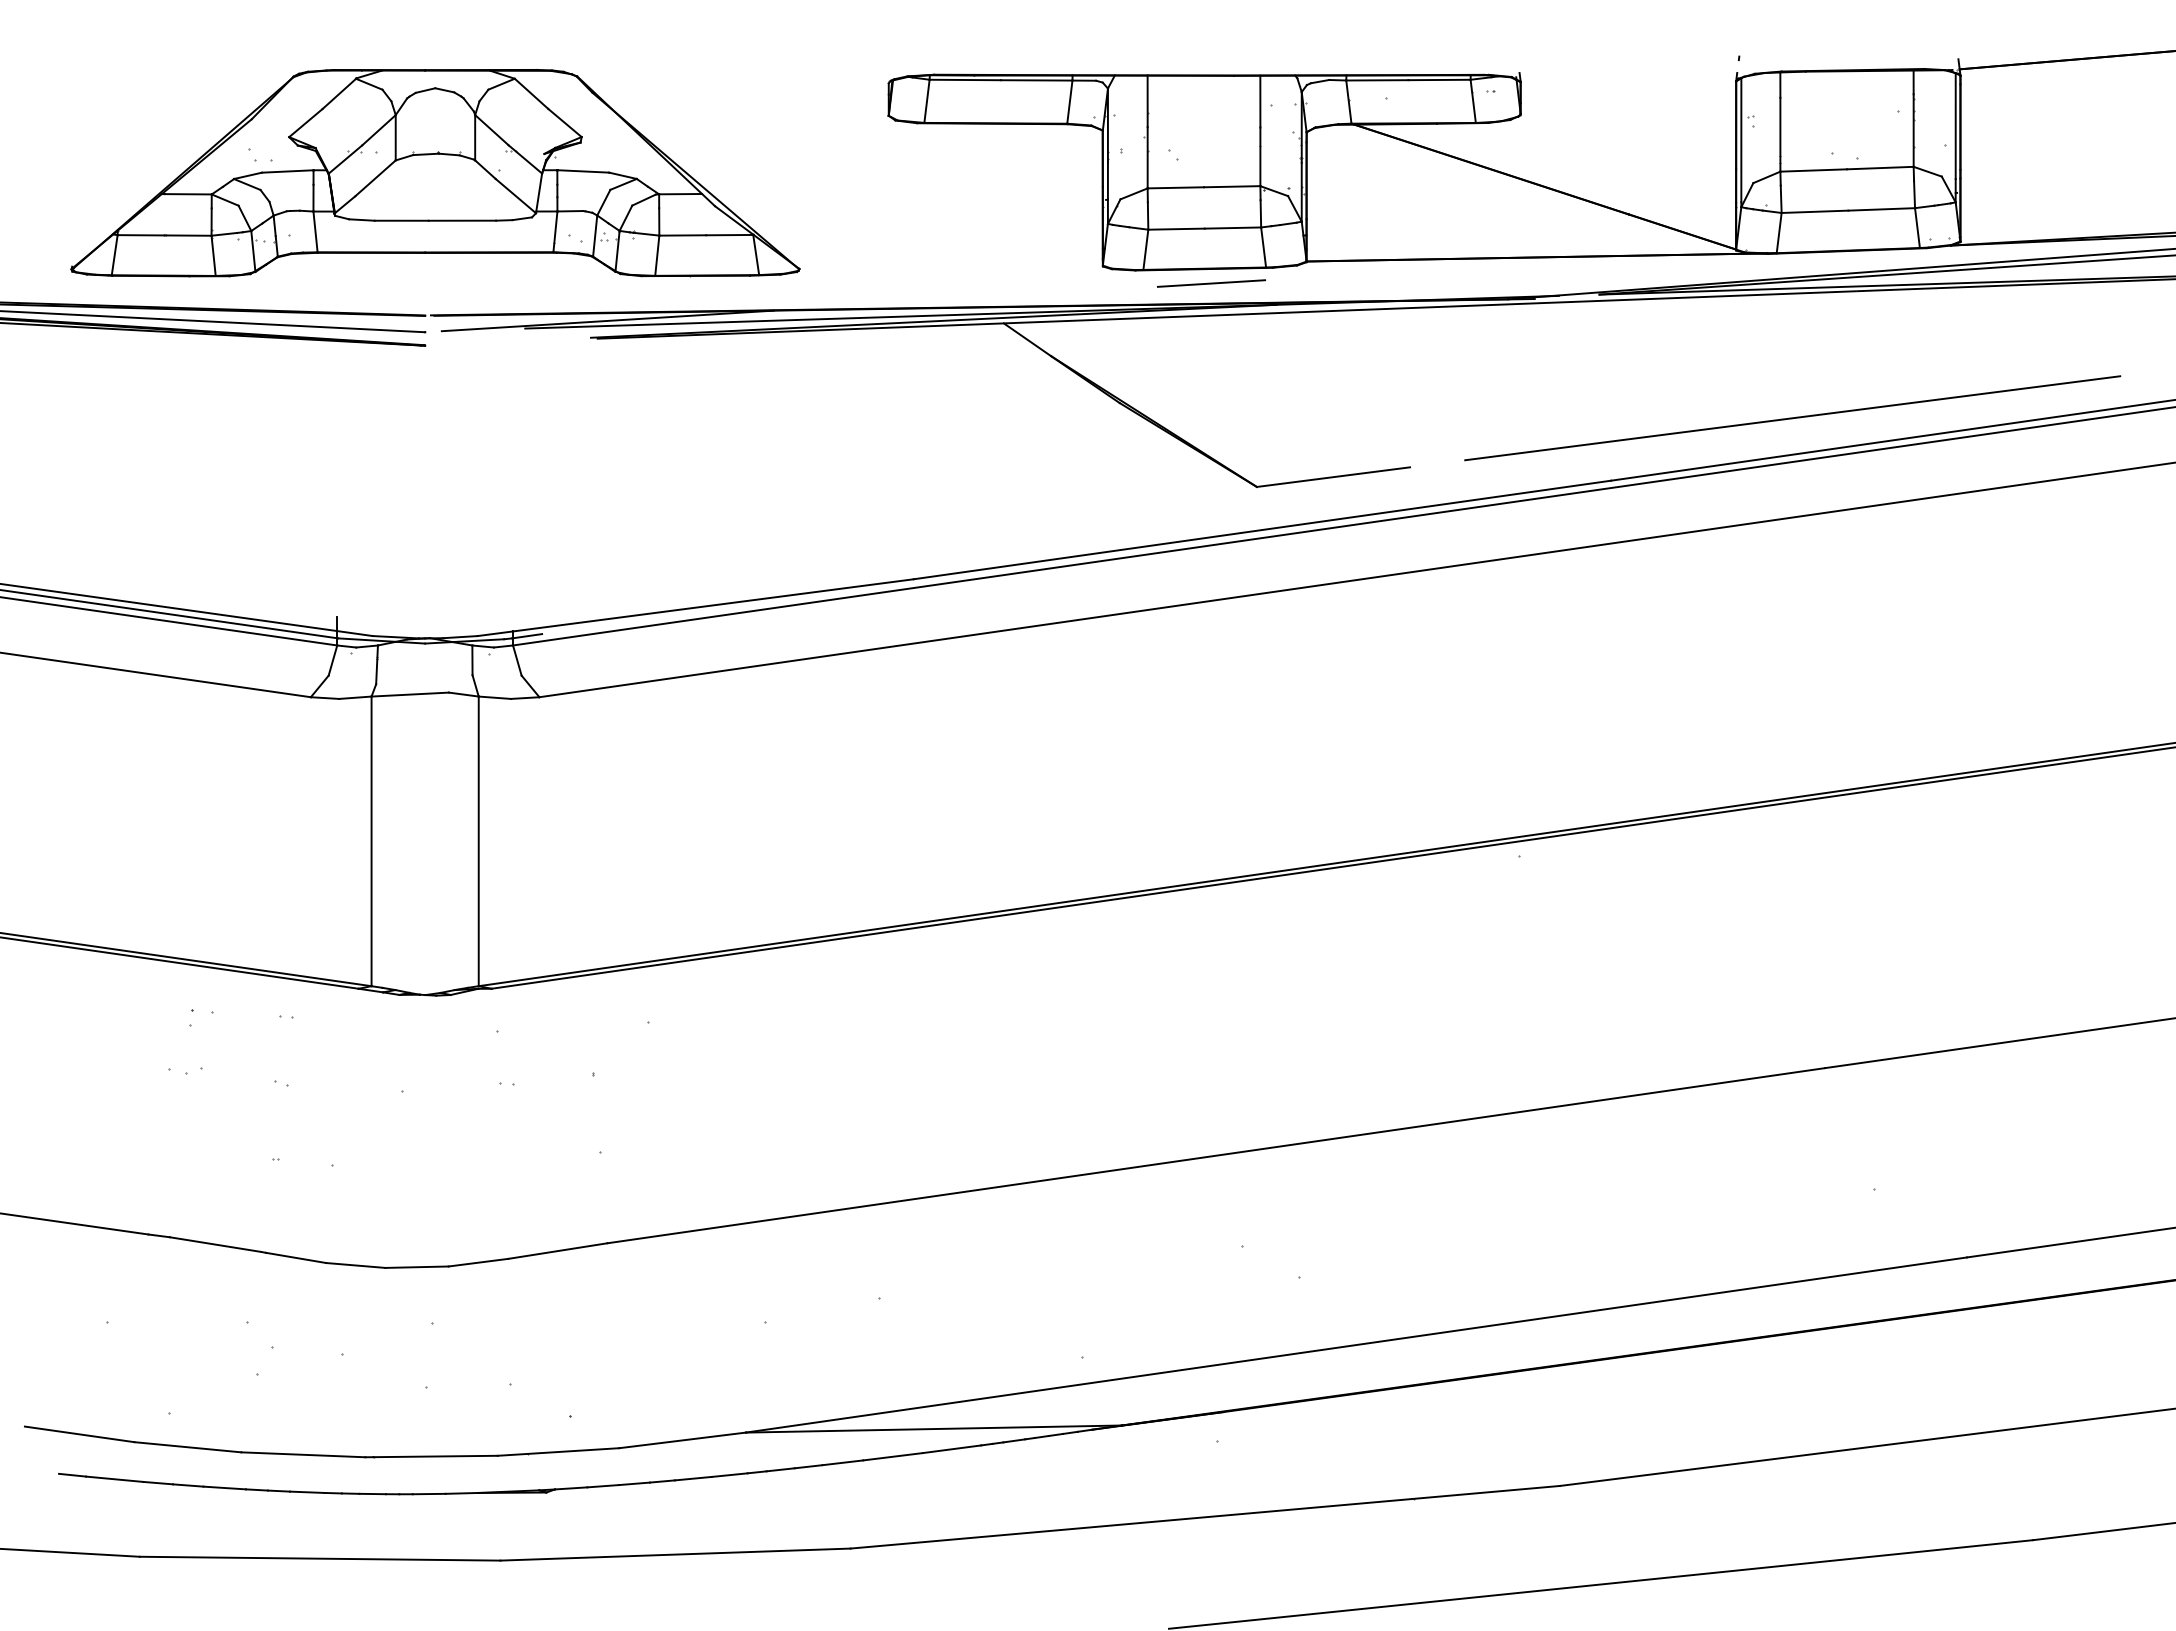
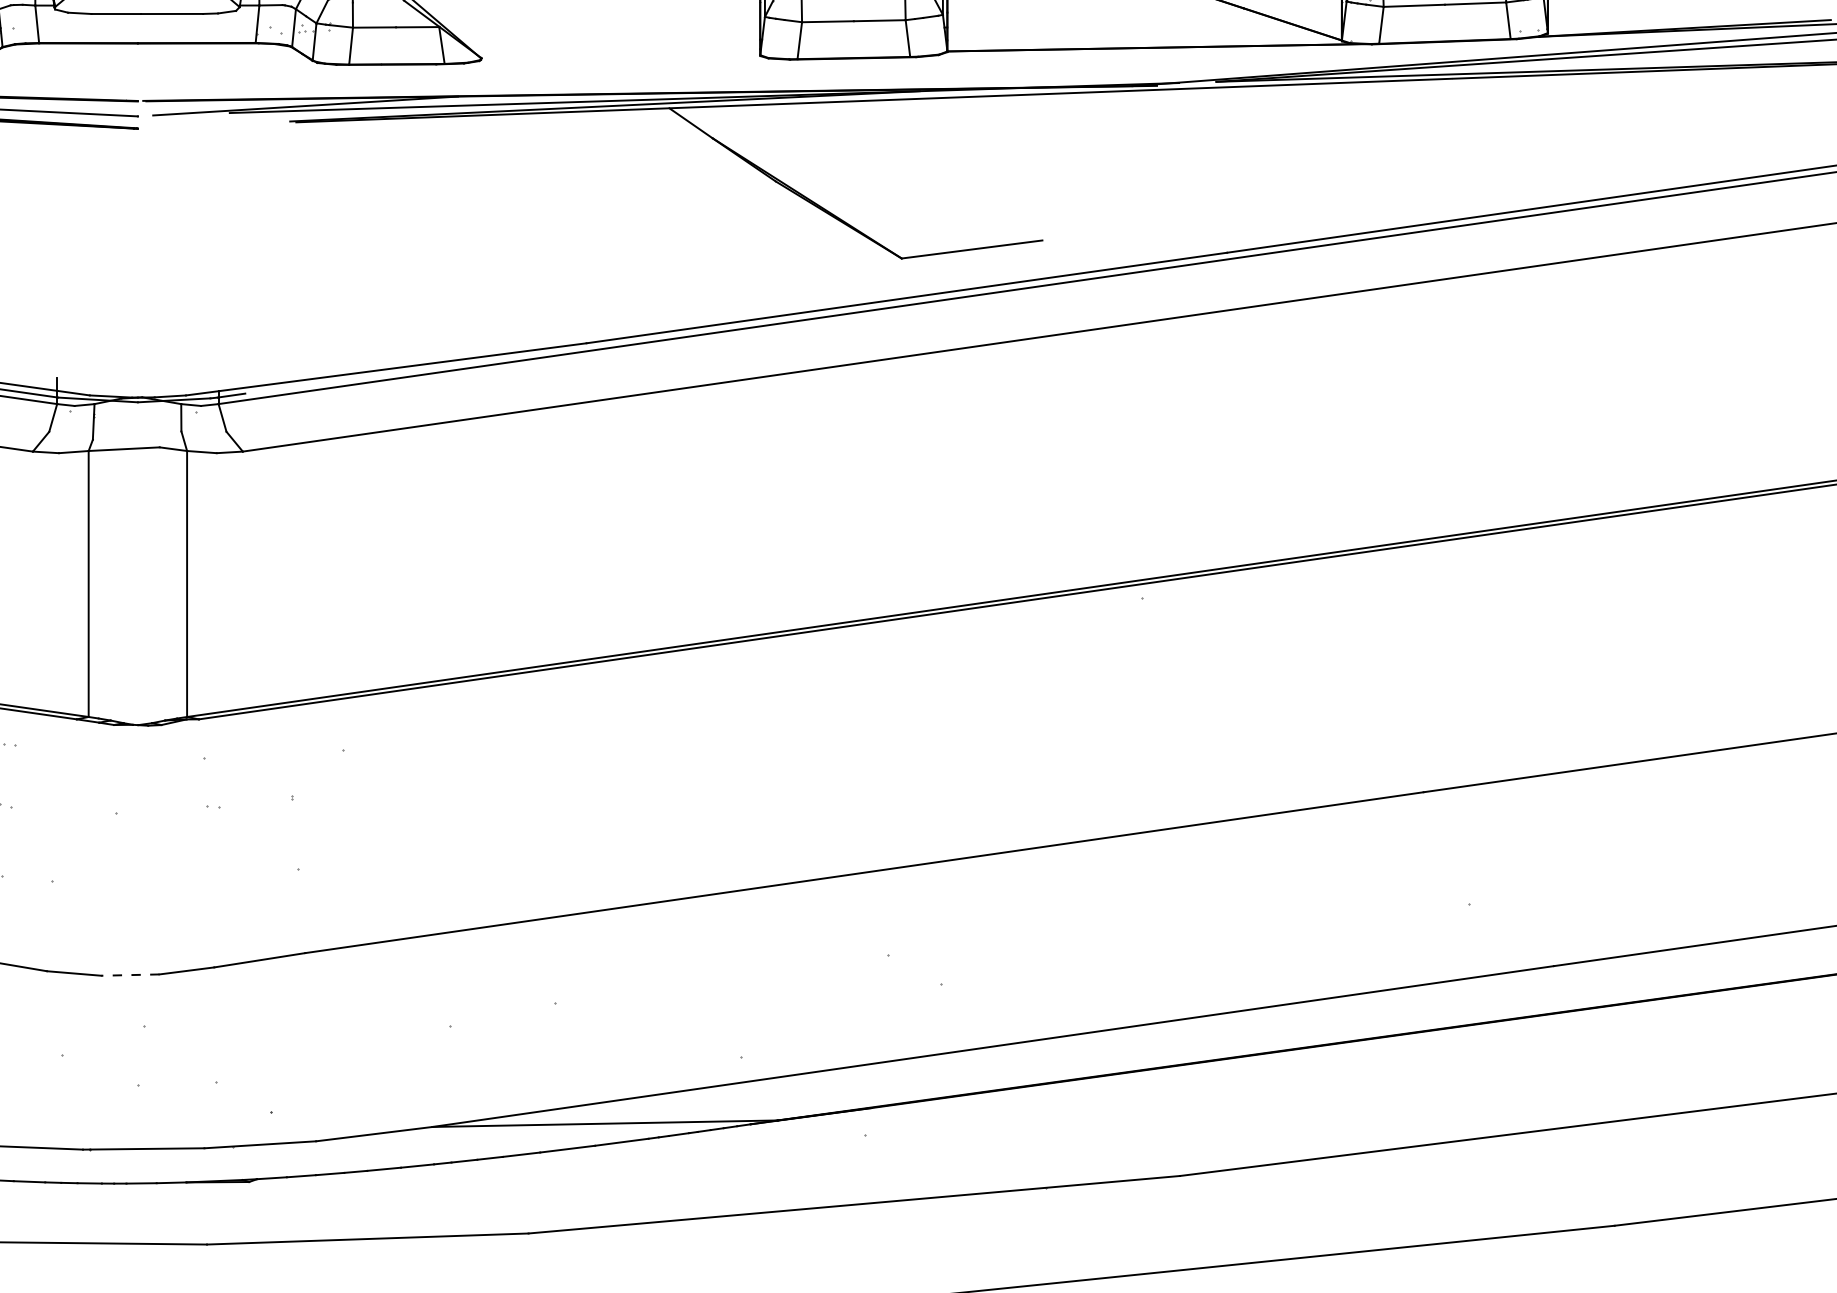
line: (1211, 283) -> (860, 71), removed
line: (1792, 418) -> (1393, 195), removed
line: (417, 1267) -> (130, 975), solid -> dashed

